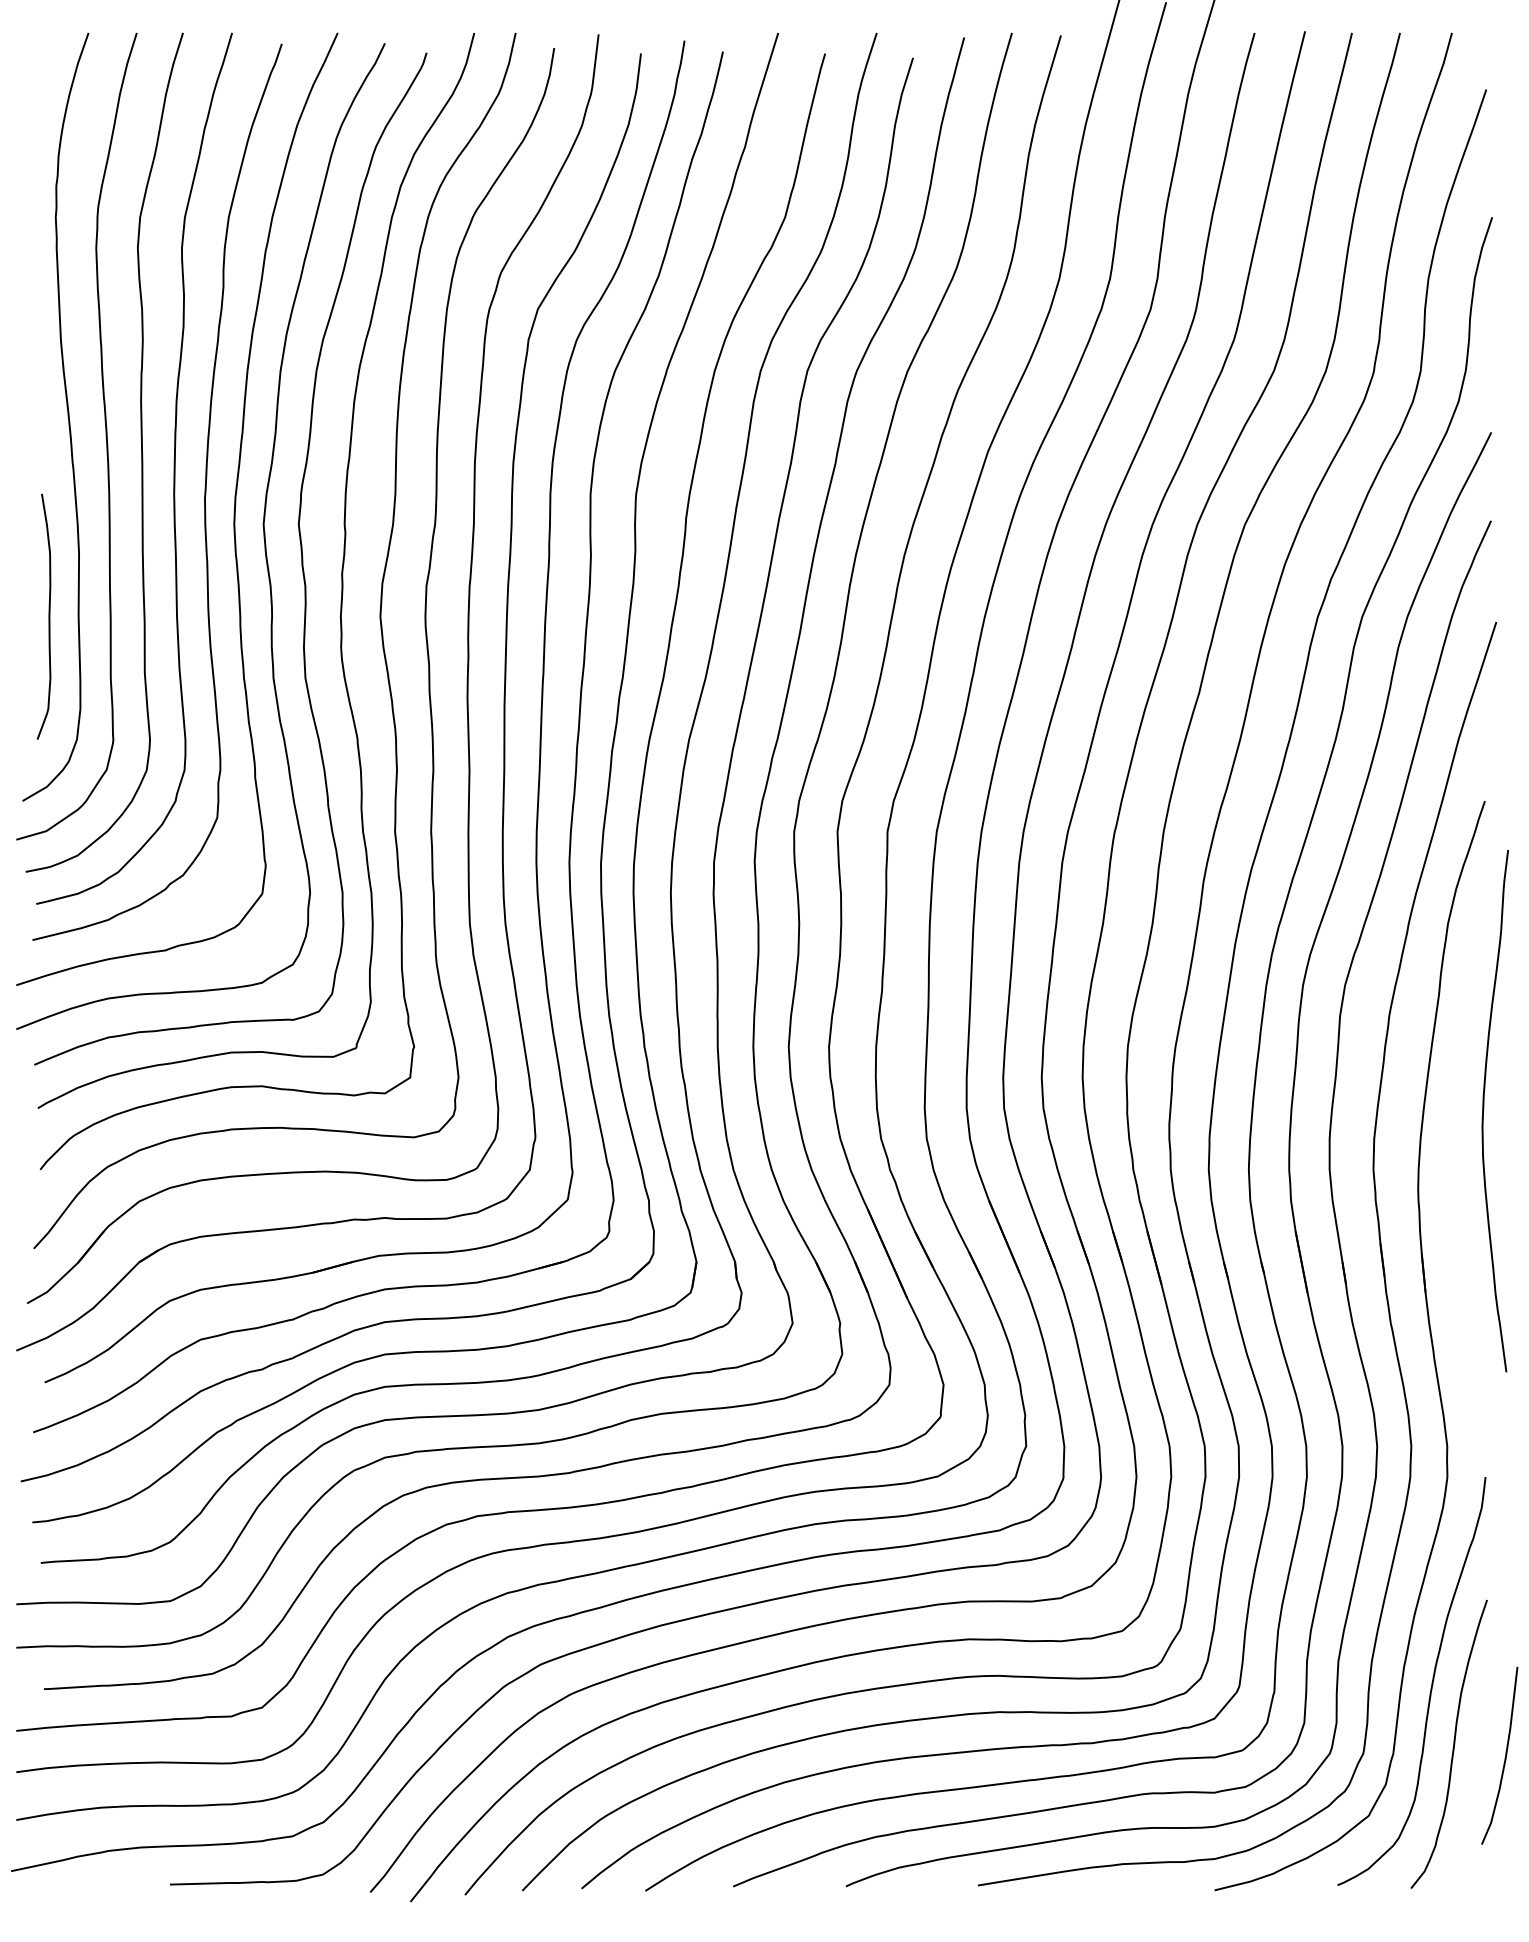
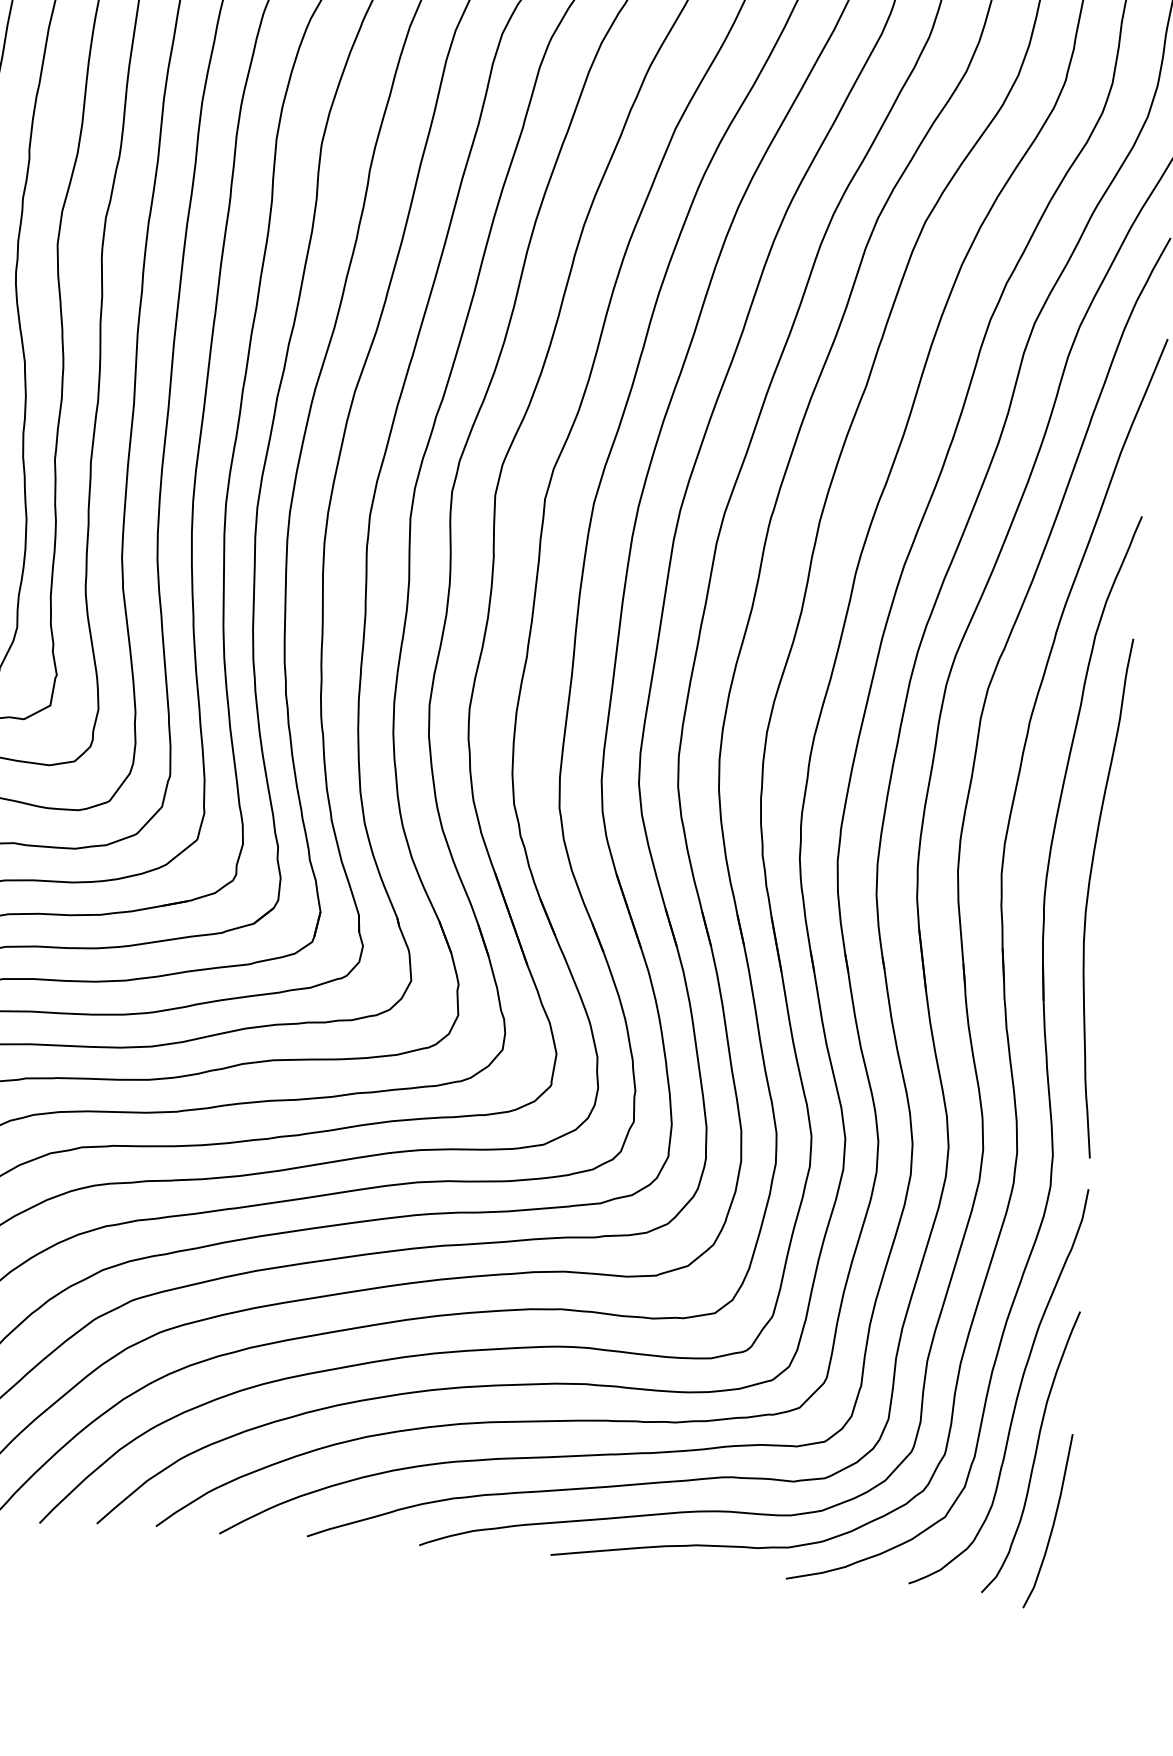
curve: (1484, 1109) -> (1089, 895), moved
curve: (1504, 1757) -> (1052, 1523), moved

